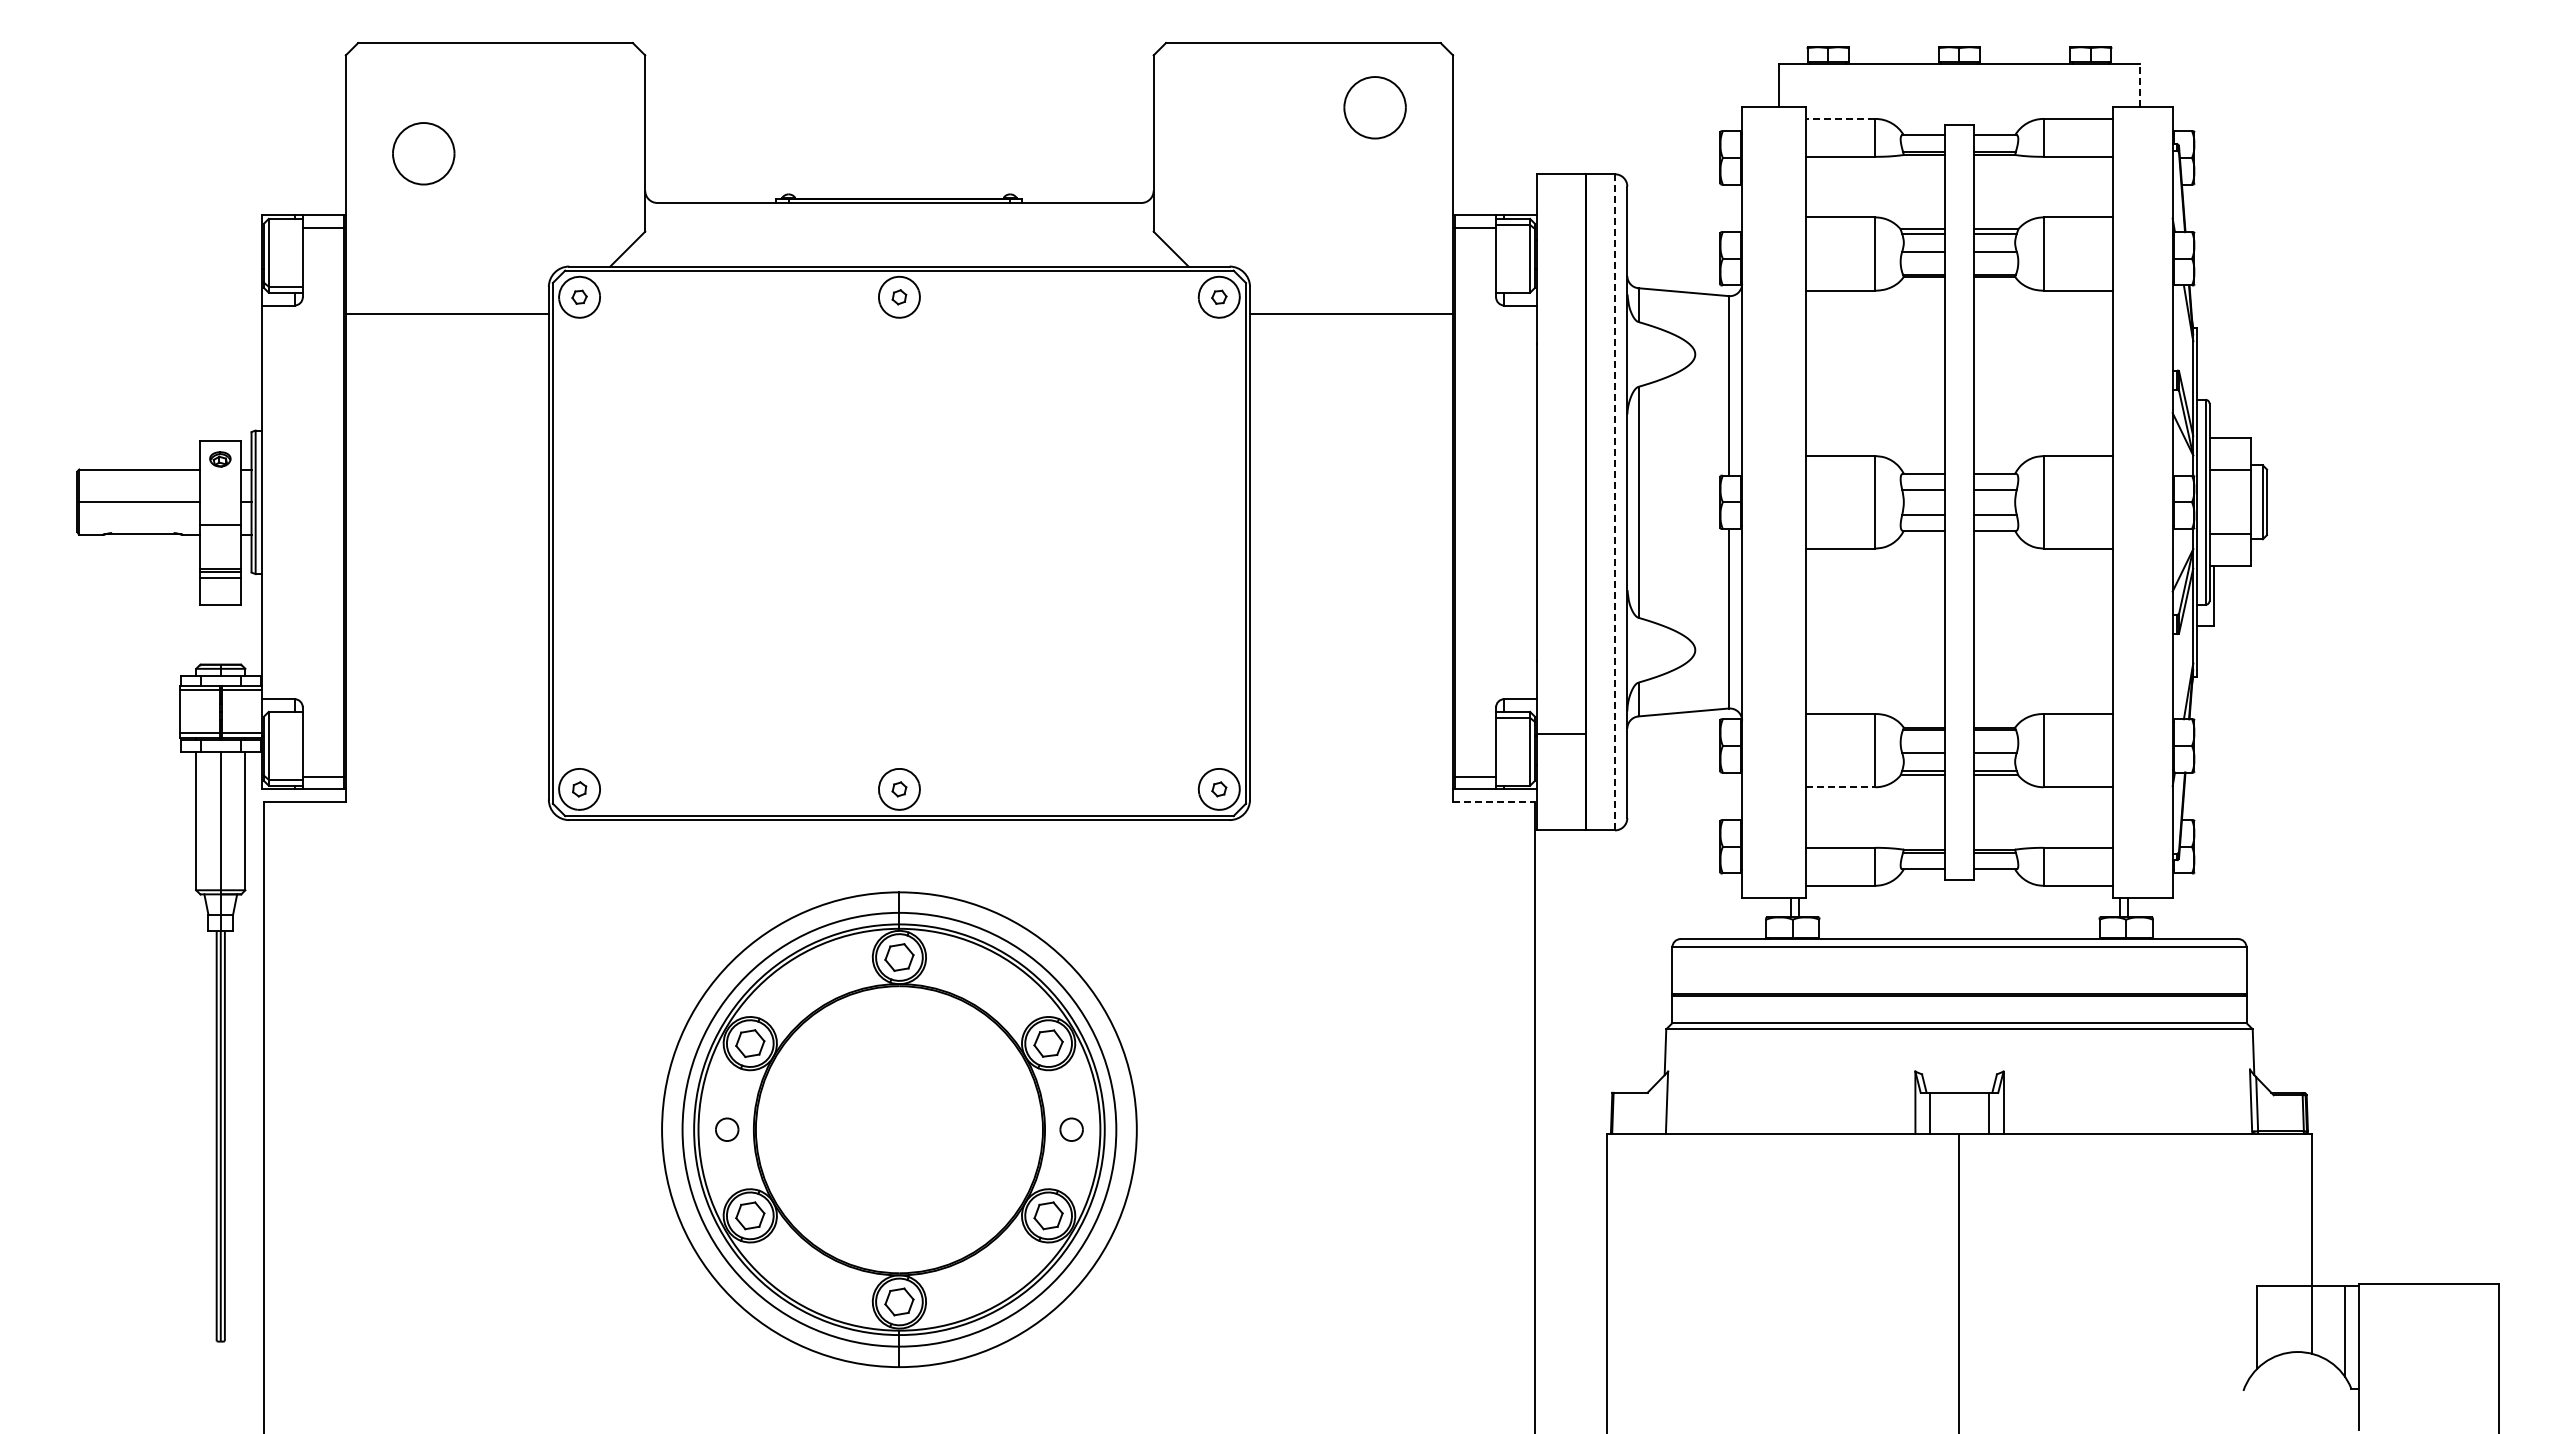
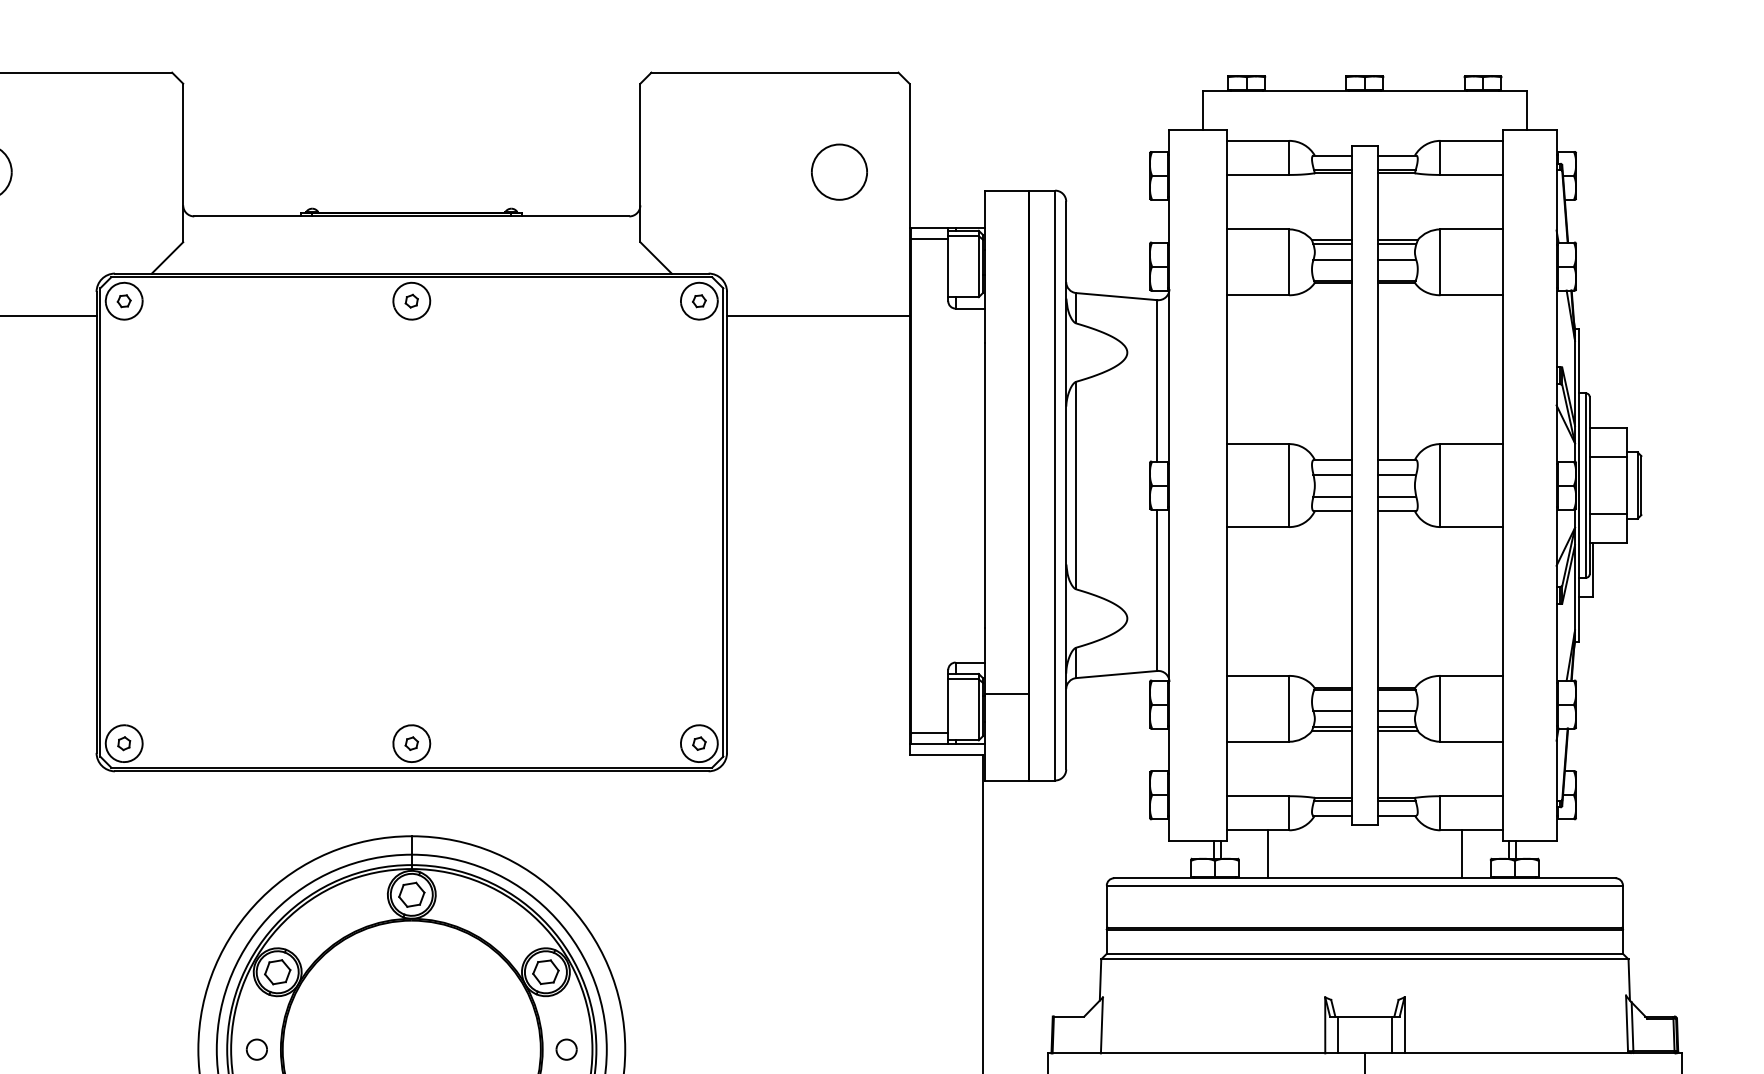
line: (2139, 85) -> (1526, 110), dashed -> solid
part: (1374, 107) -> (838, 171), moved
line: (1840, 118) -> (1257, 140), dashed -> solid
line: (1615, 502) -> (1055, 485), dashed -> solid
line: (1840, 787) -> (1257, 741), dashed -> solid
line: (1494, 801) -> (946, 754), dashed -> solid
line: (1851, 912) -> (1267, 854), added
line: (2067, 912) -> (1462, 854), added

